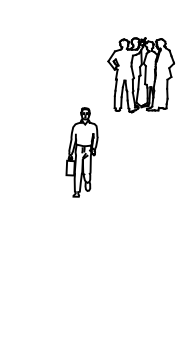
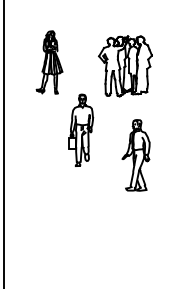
part: (46, 66) -> (49, 62), added
part: (148, 186) -> (135, 155), added

